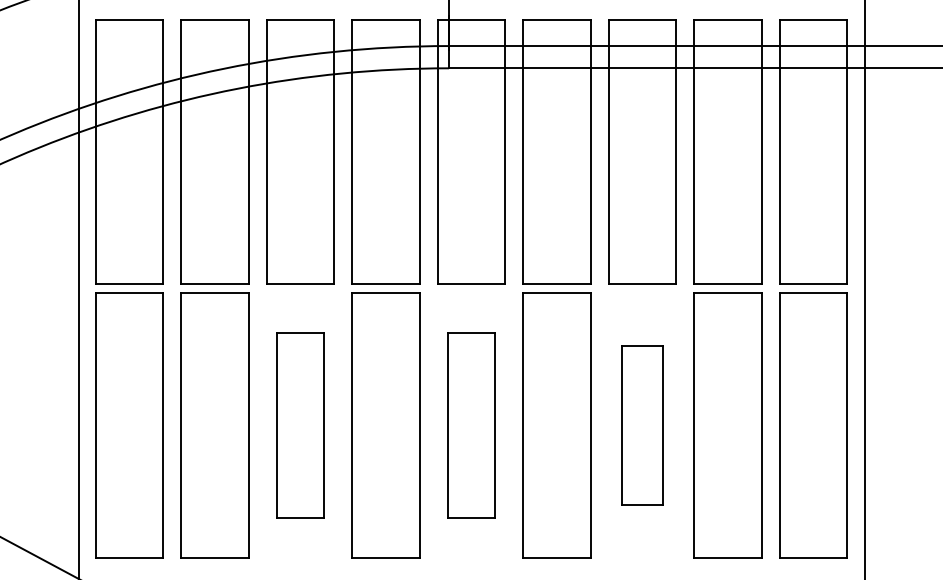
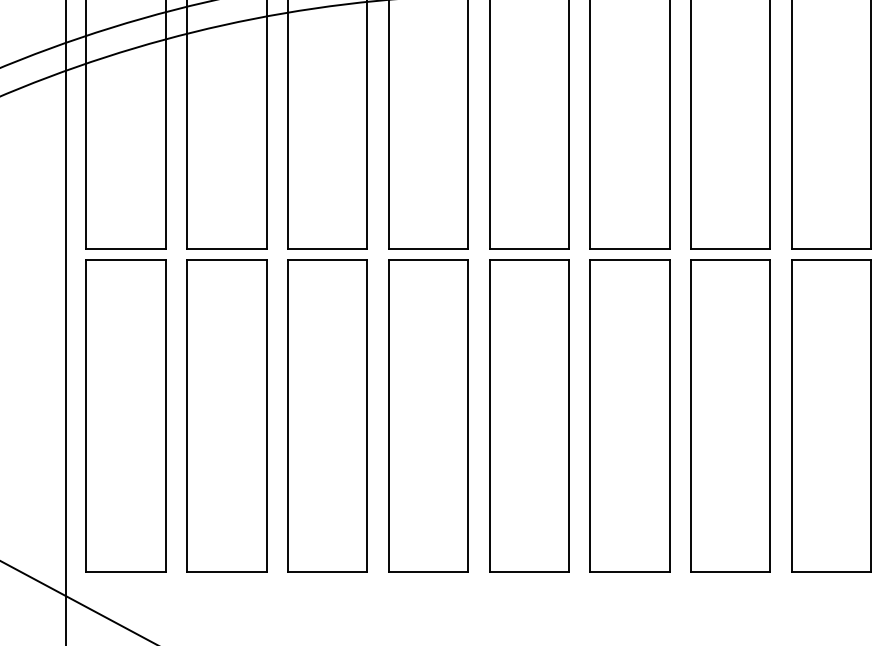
part: (300, 425) -> (327, 415), size x1.43
part: (471, 425) -> (529, 415), size x1.43
part: (642, 425) -> (730, 415), size x1.67

